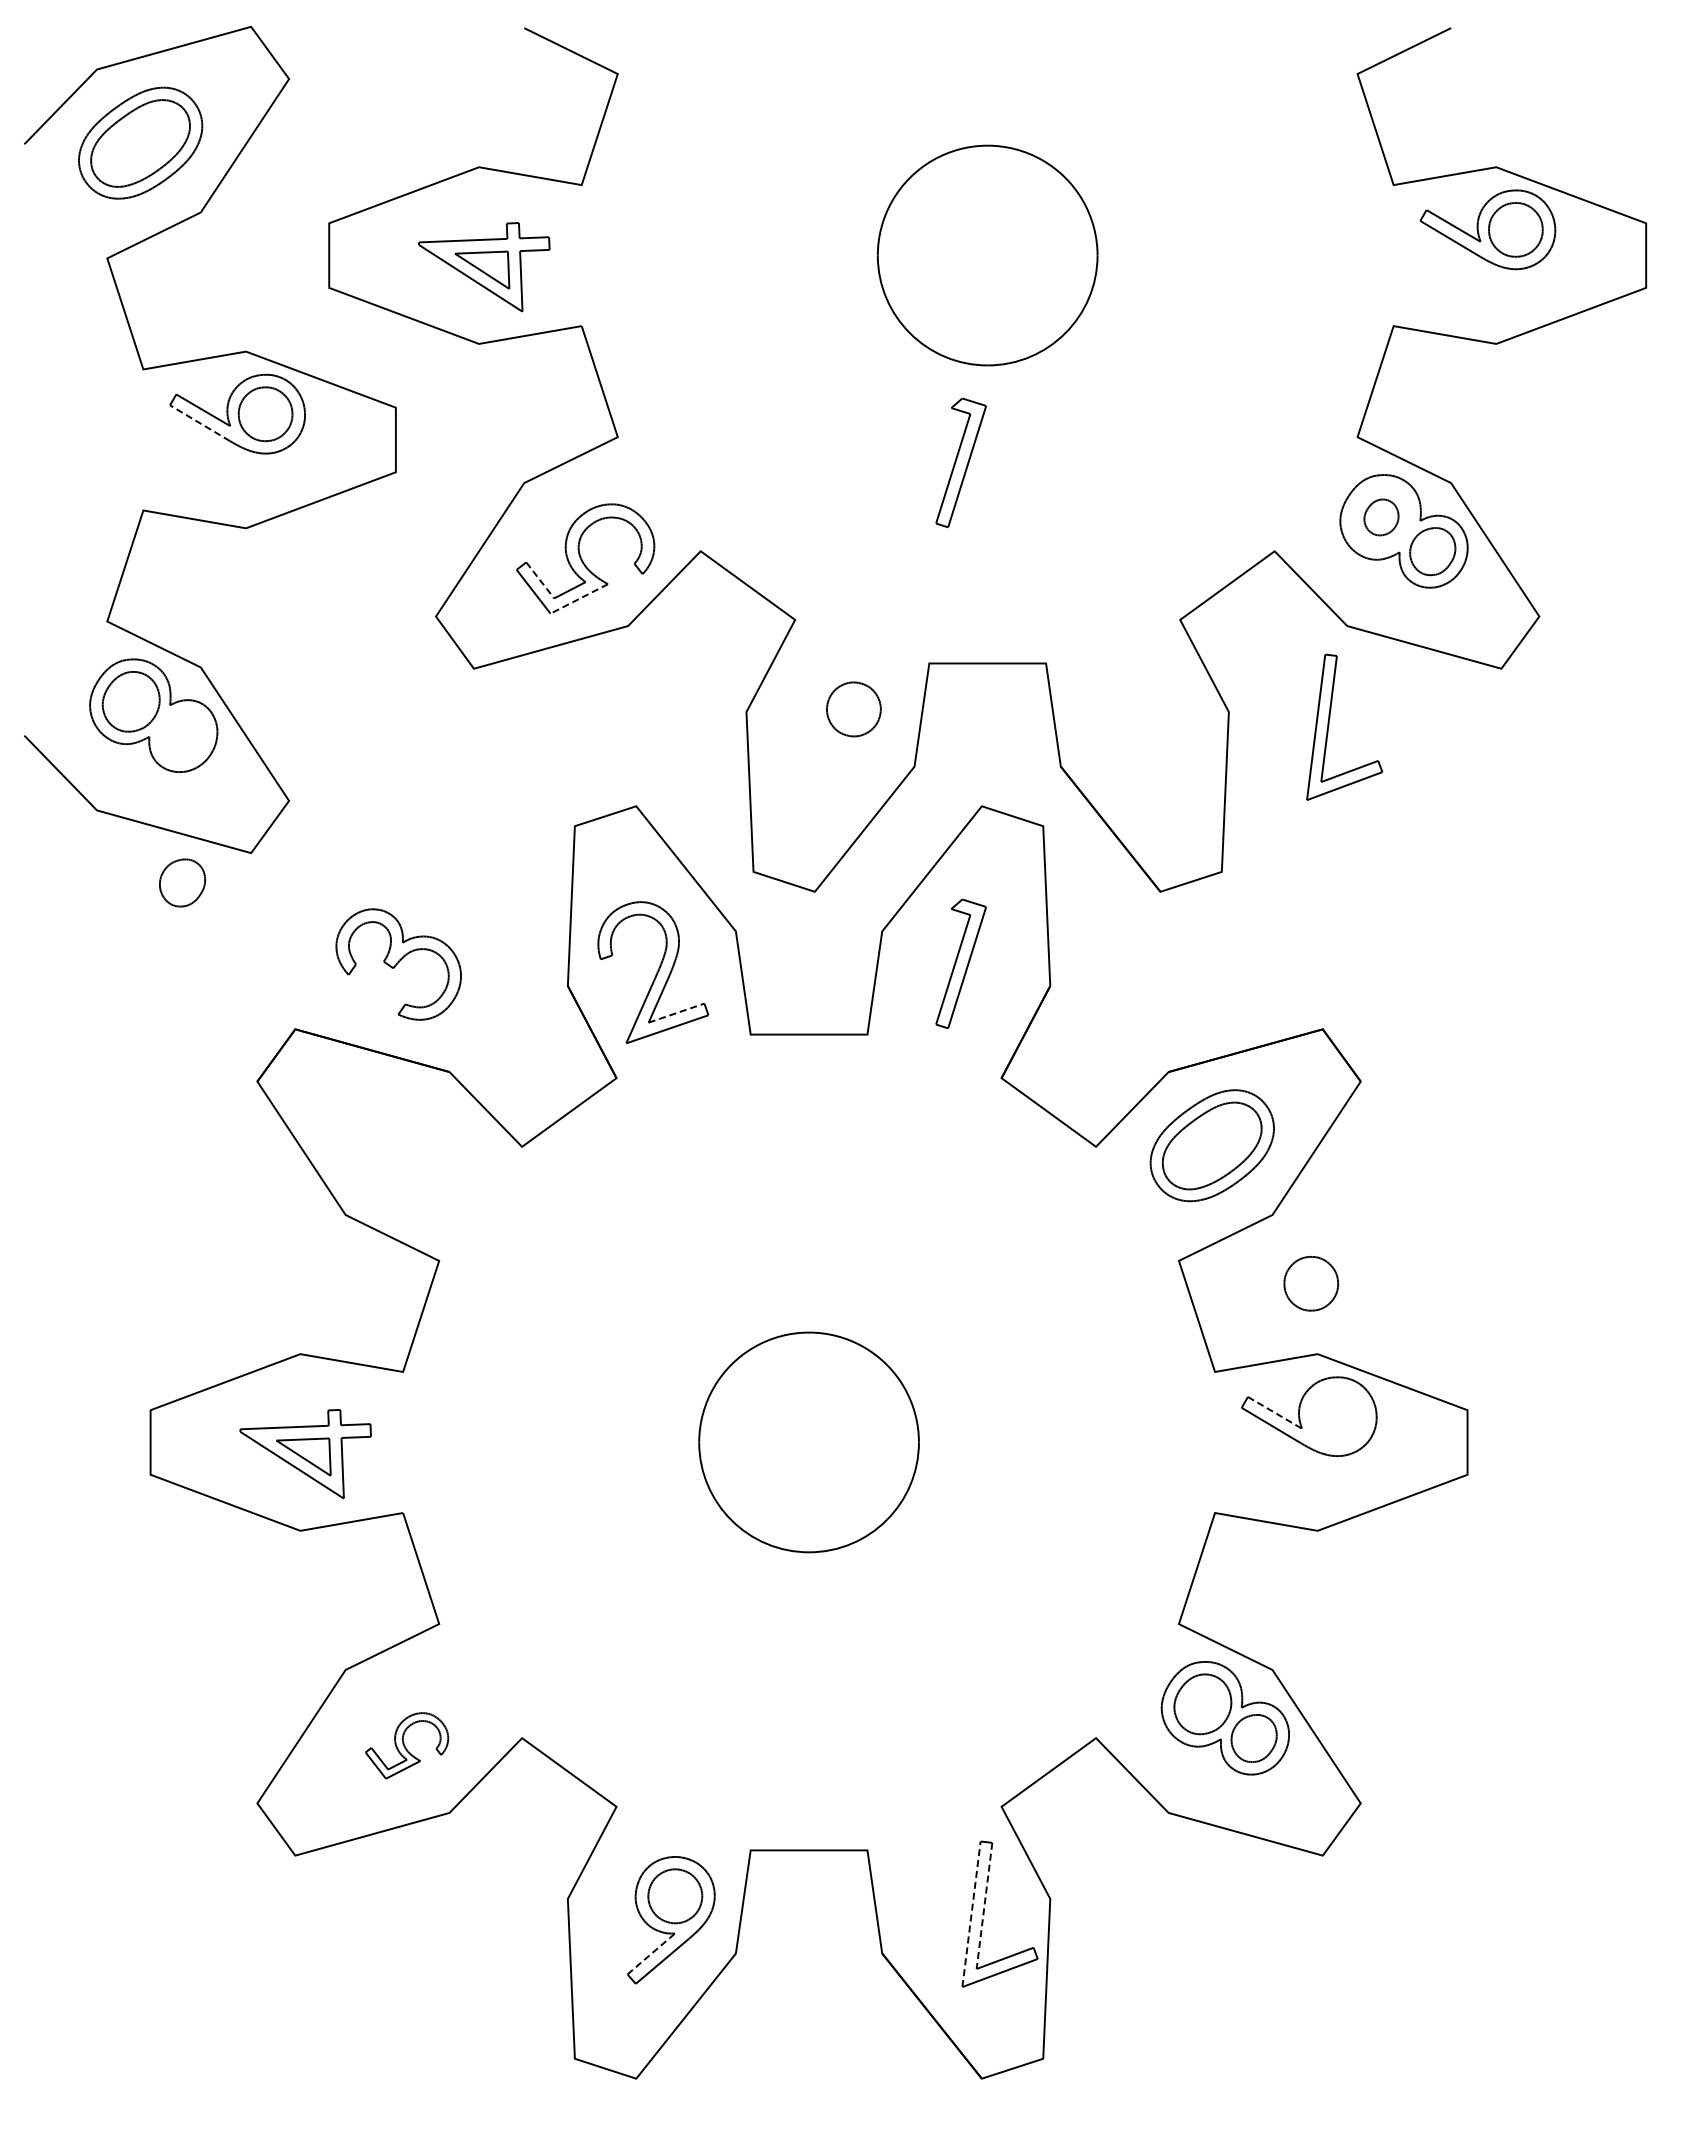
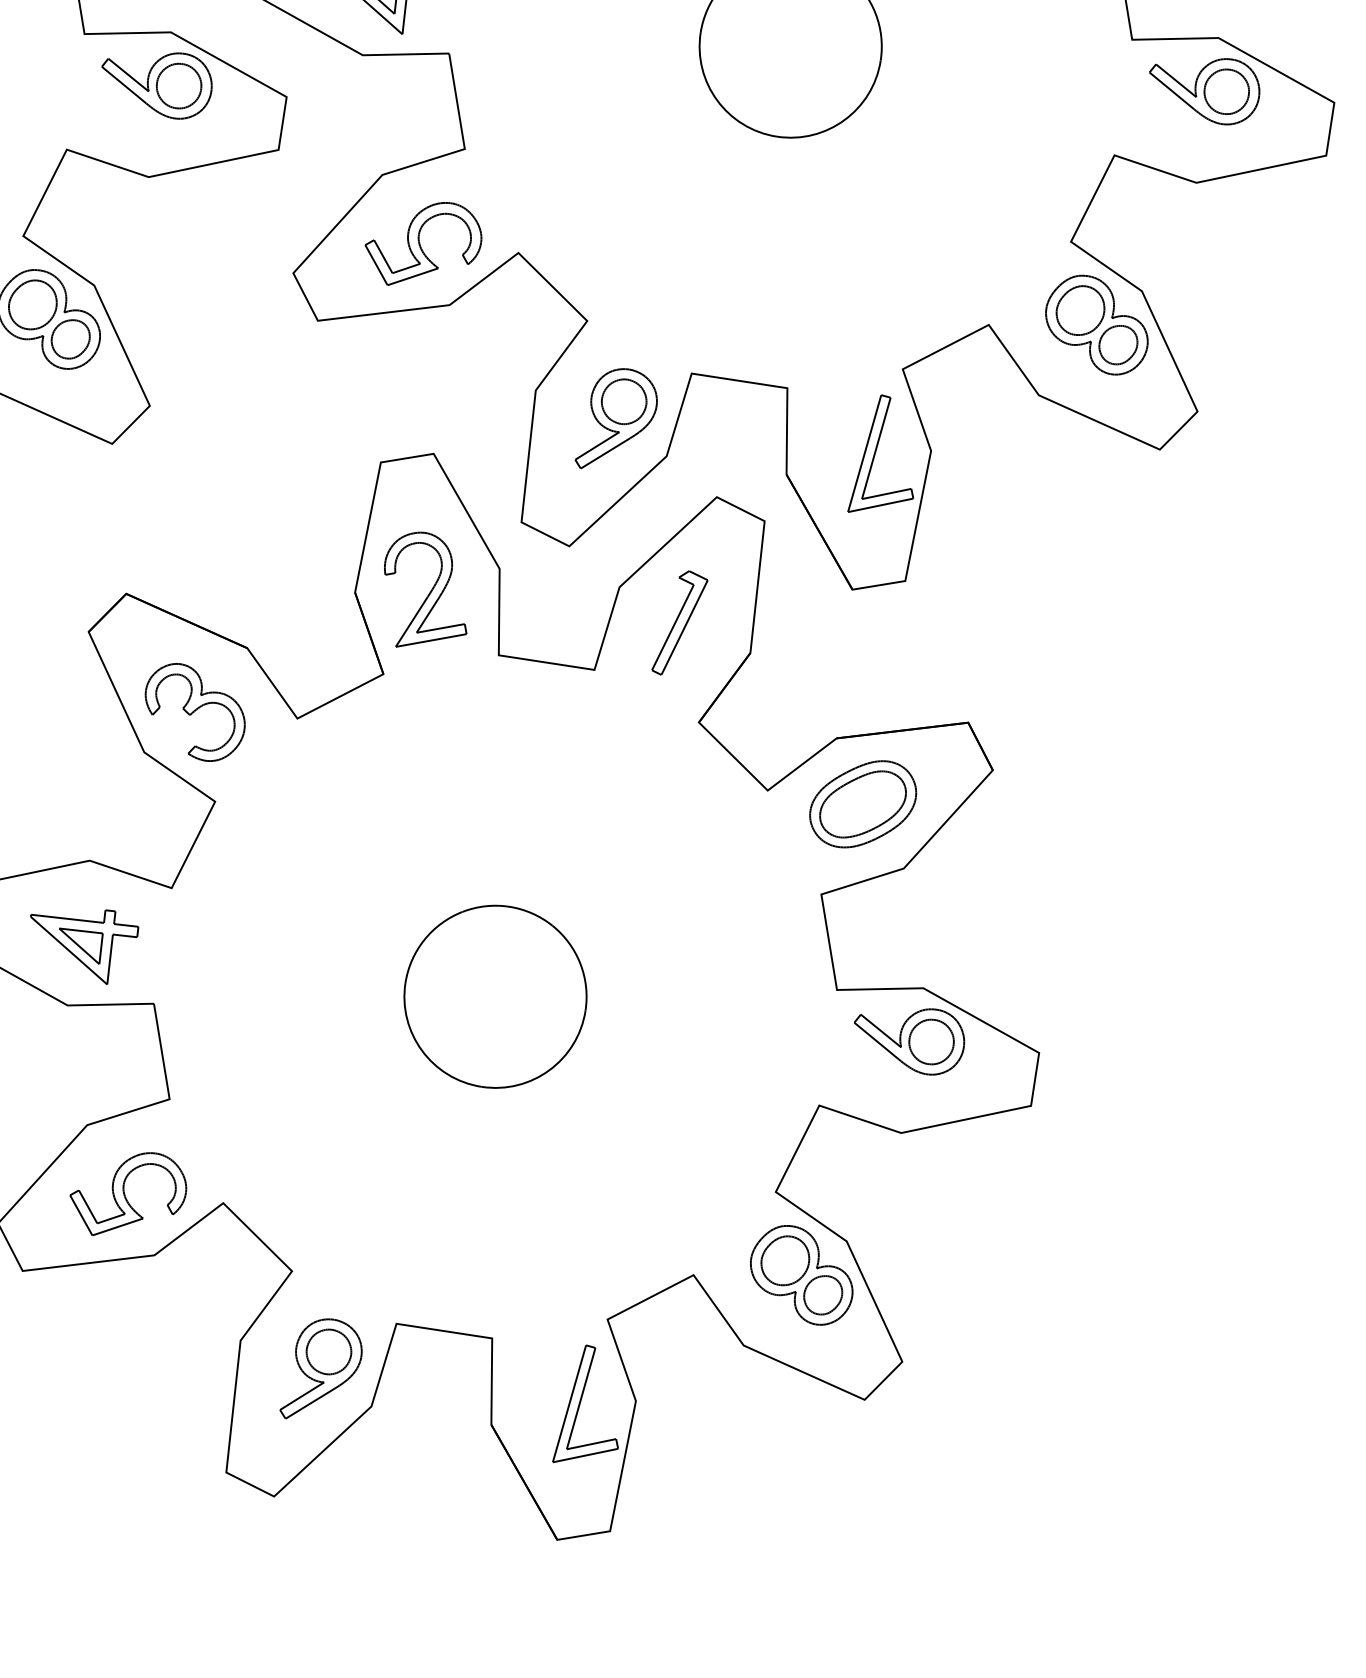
line: (199, 423) -> (123, 85), dashed -> solid
part: (960, 462) -> (742, 212), removed
part: (1381, 517) -> (1080, 310), size x1.67
line: (540, 580) -> (383, 256), dashed -> solid
line: (578, 599) -> (412, 277), dashed -> solid
part: (1329, 726) -> (875, 454), moved
part: (849, 733) -> (617, 420), added
part: (182, 882) -> (70, 338), moved
part: (398, 964) -> (194, 712), moved
line: (677, 1012) -> (441, 628), dashed -> solid
part: (1310, 1283) -> (930, 1041), moved
line: (1275, 1413) -> (881, 1031), dashed -> solid
part: (406, 1745) -> (127, 1194), size x1.67
line: (984, 1905) -> (581, 1398), dashed -> solid
line: (971, 1913) -> (569, 1403), dashed -> solid
line: (651, 1953) -> (302, 1395), dashed -> solid

